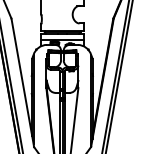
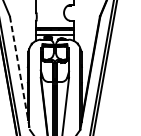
line: (22, 83) -> (19, 73), solid -> dashed

